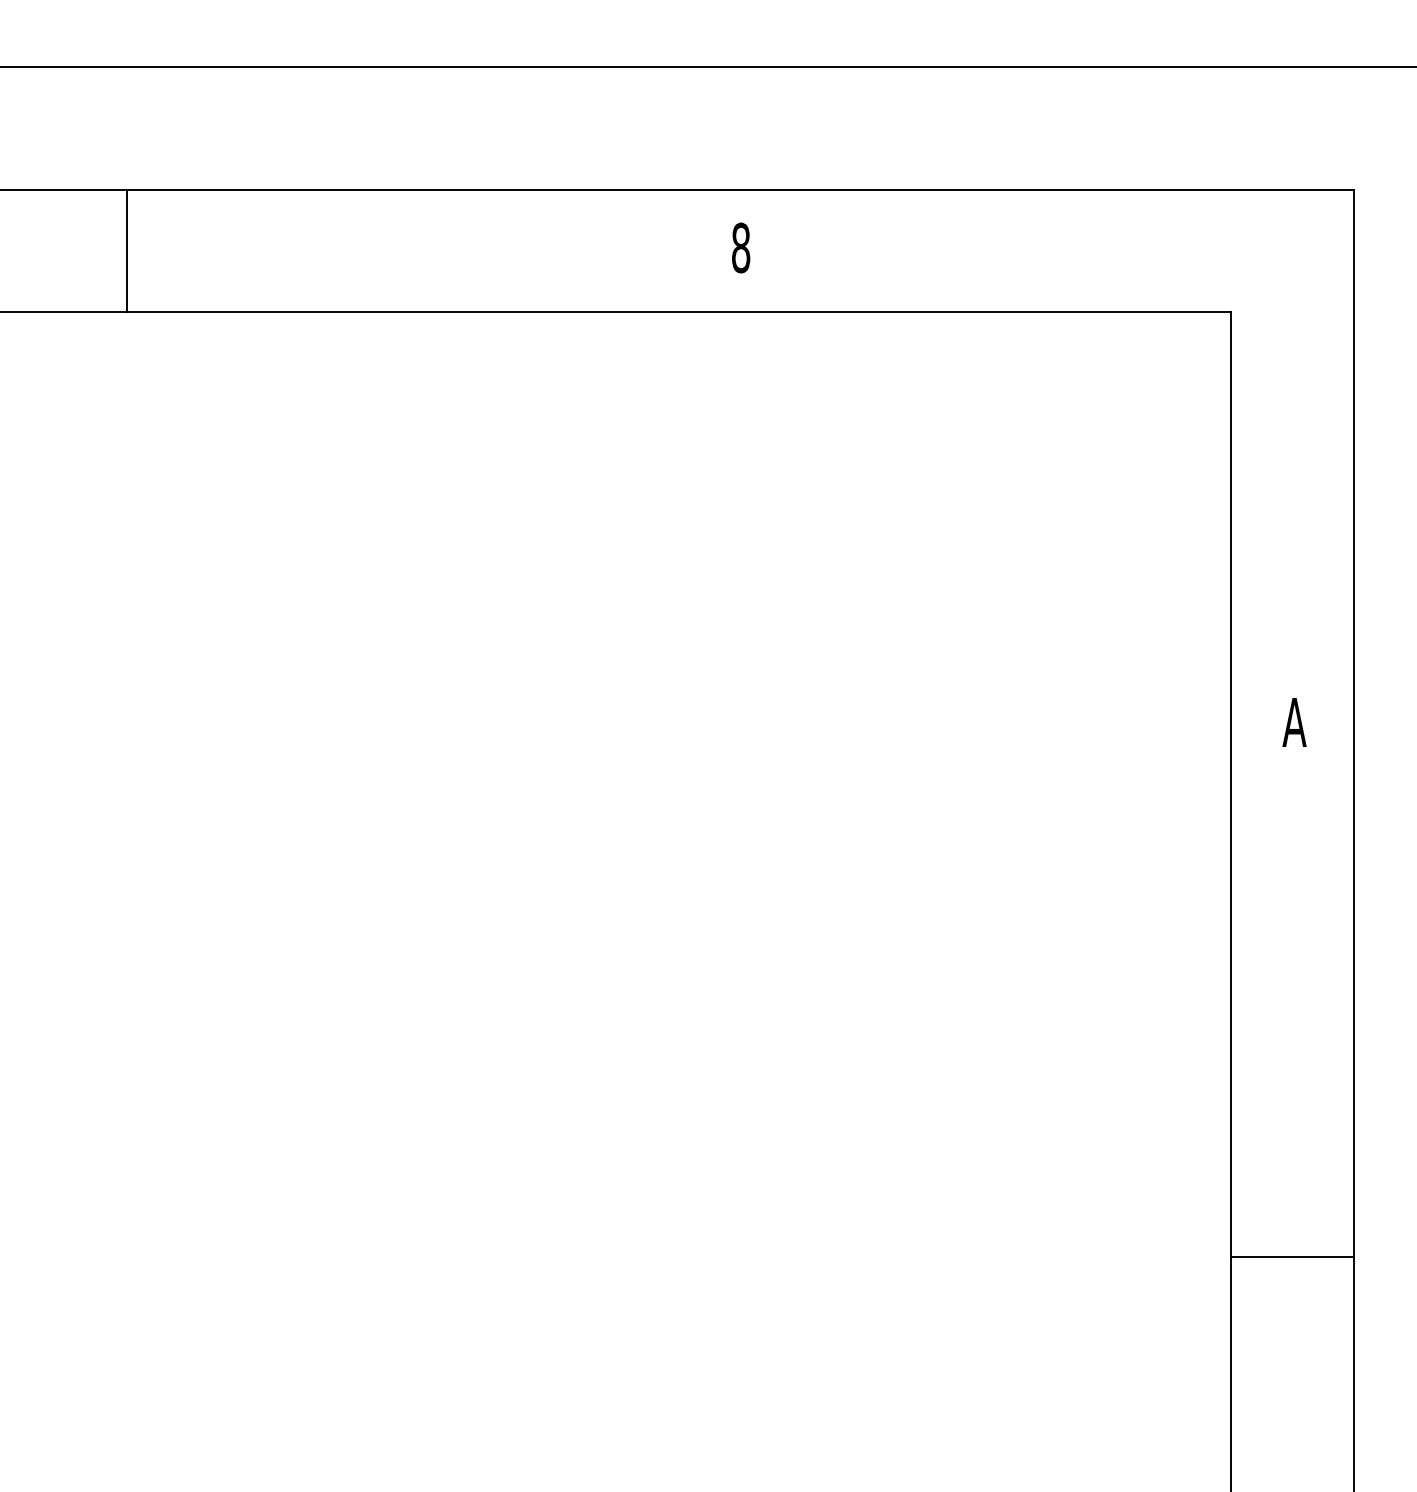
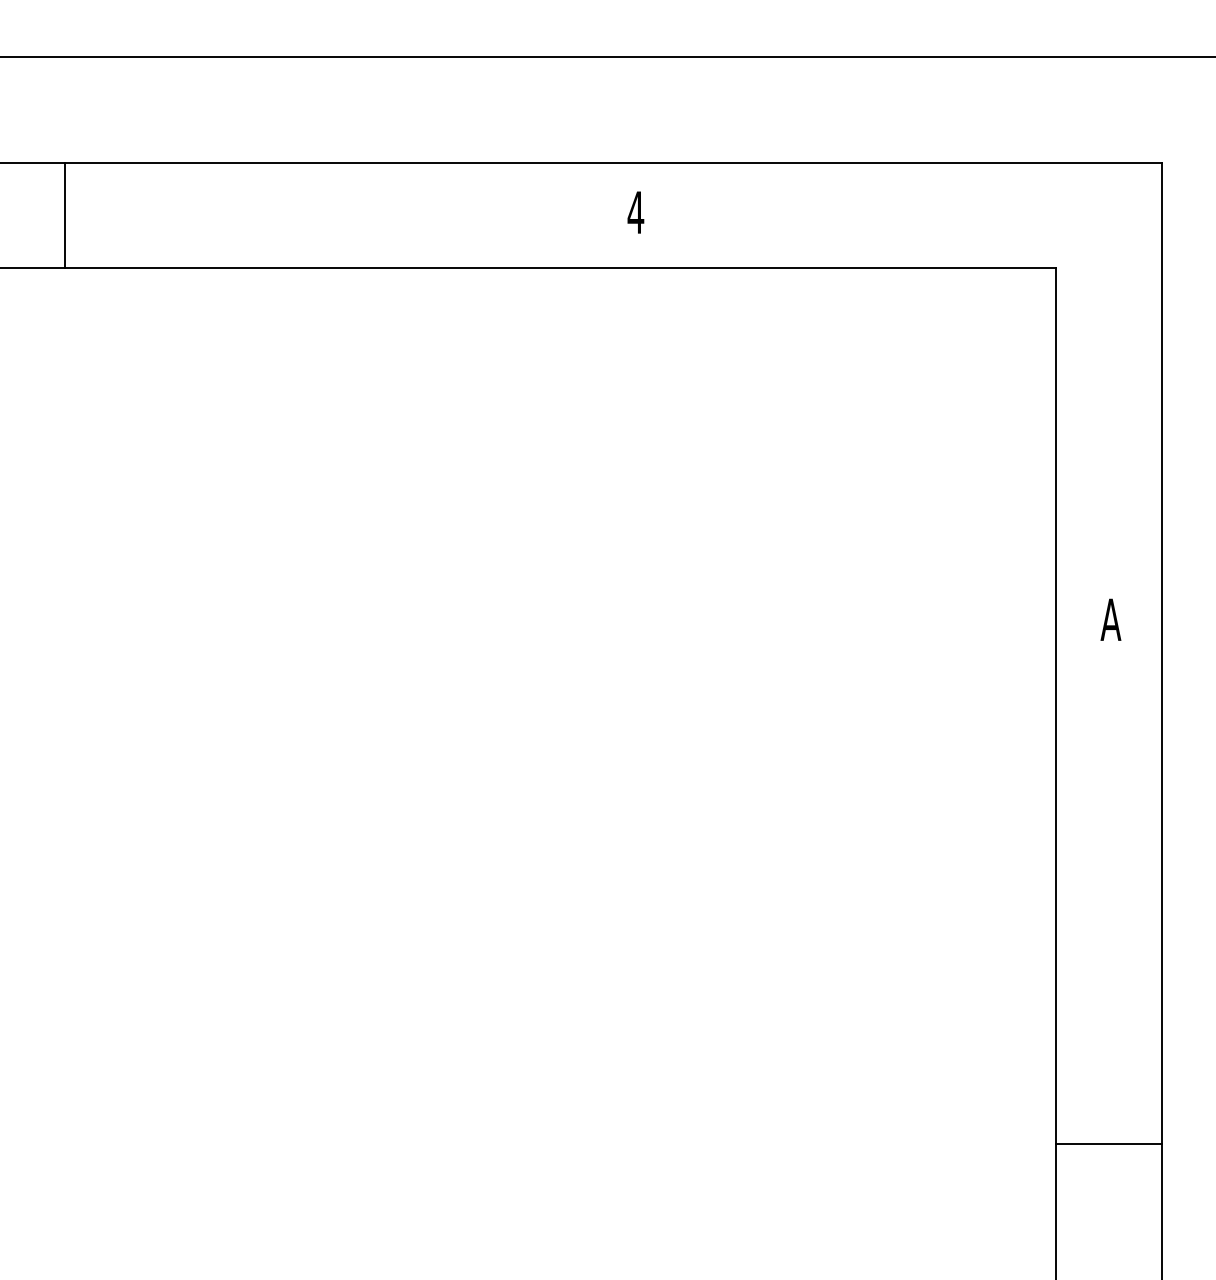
text: (740, 247) -> (635, 212), 8 -> 4
line: (126, 250) -> (64, 214), moved
line: (1291, 1256) -> (1108, 1143), moved

